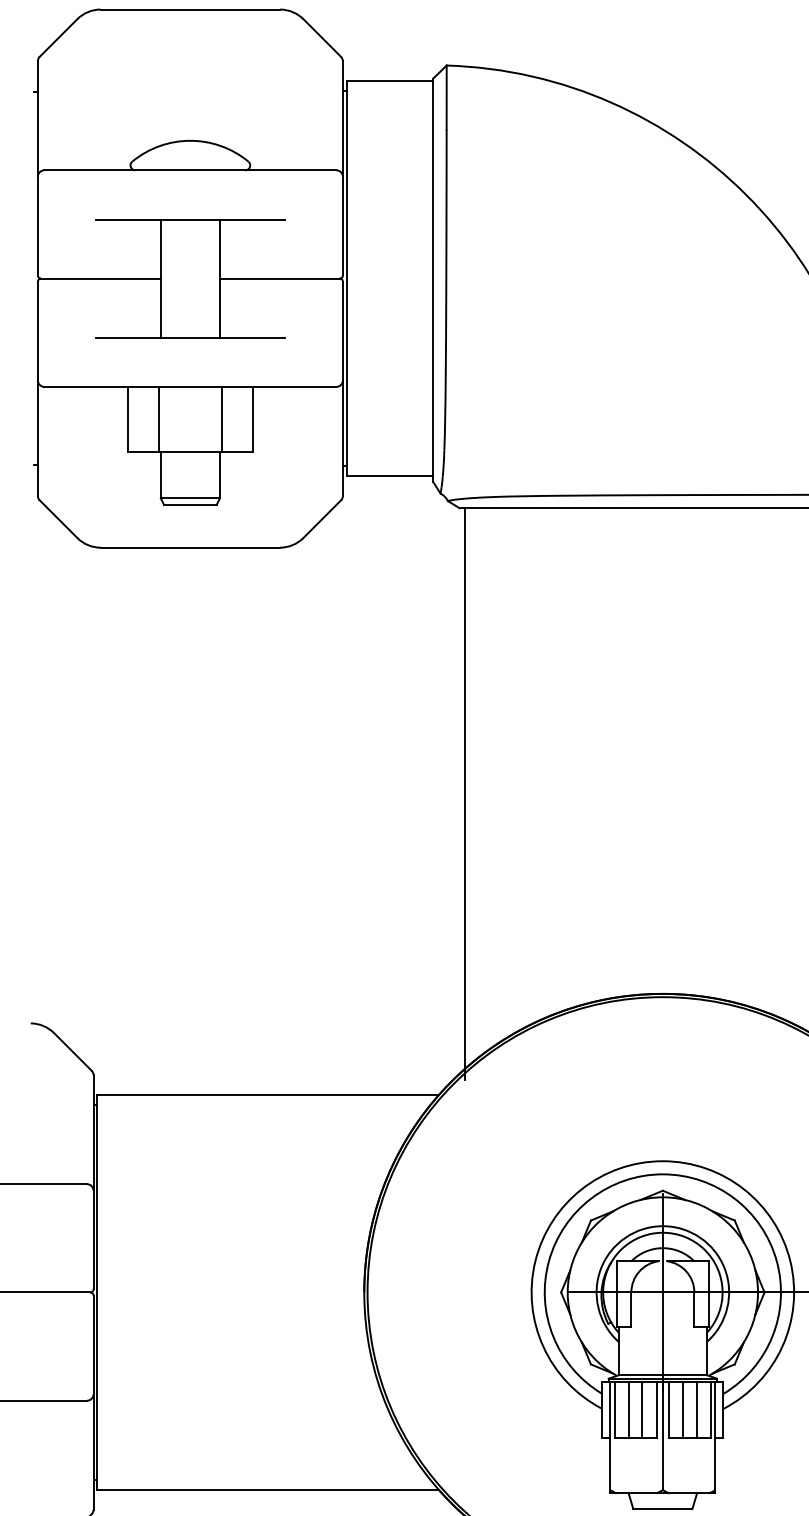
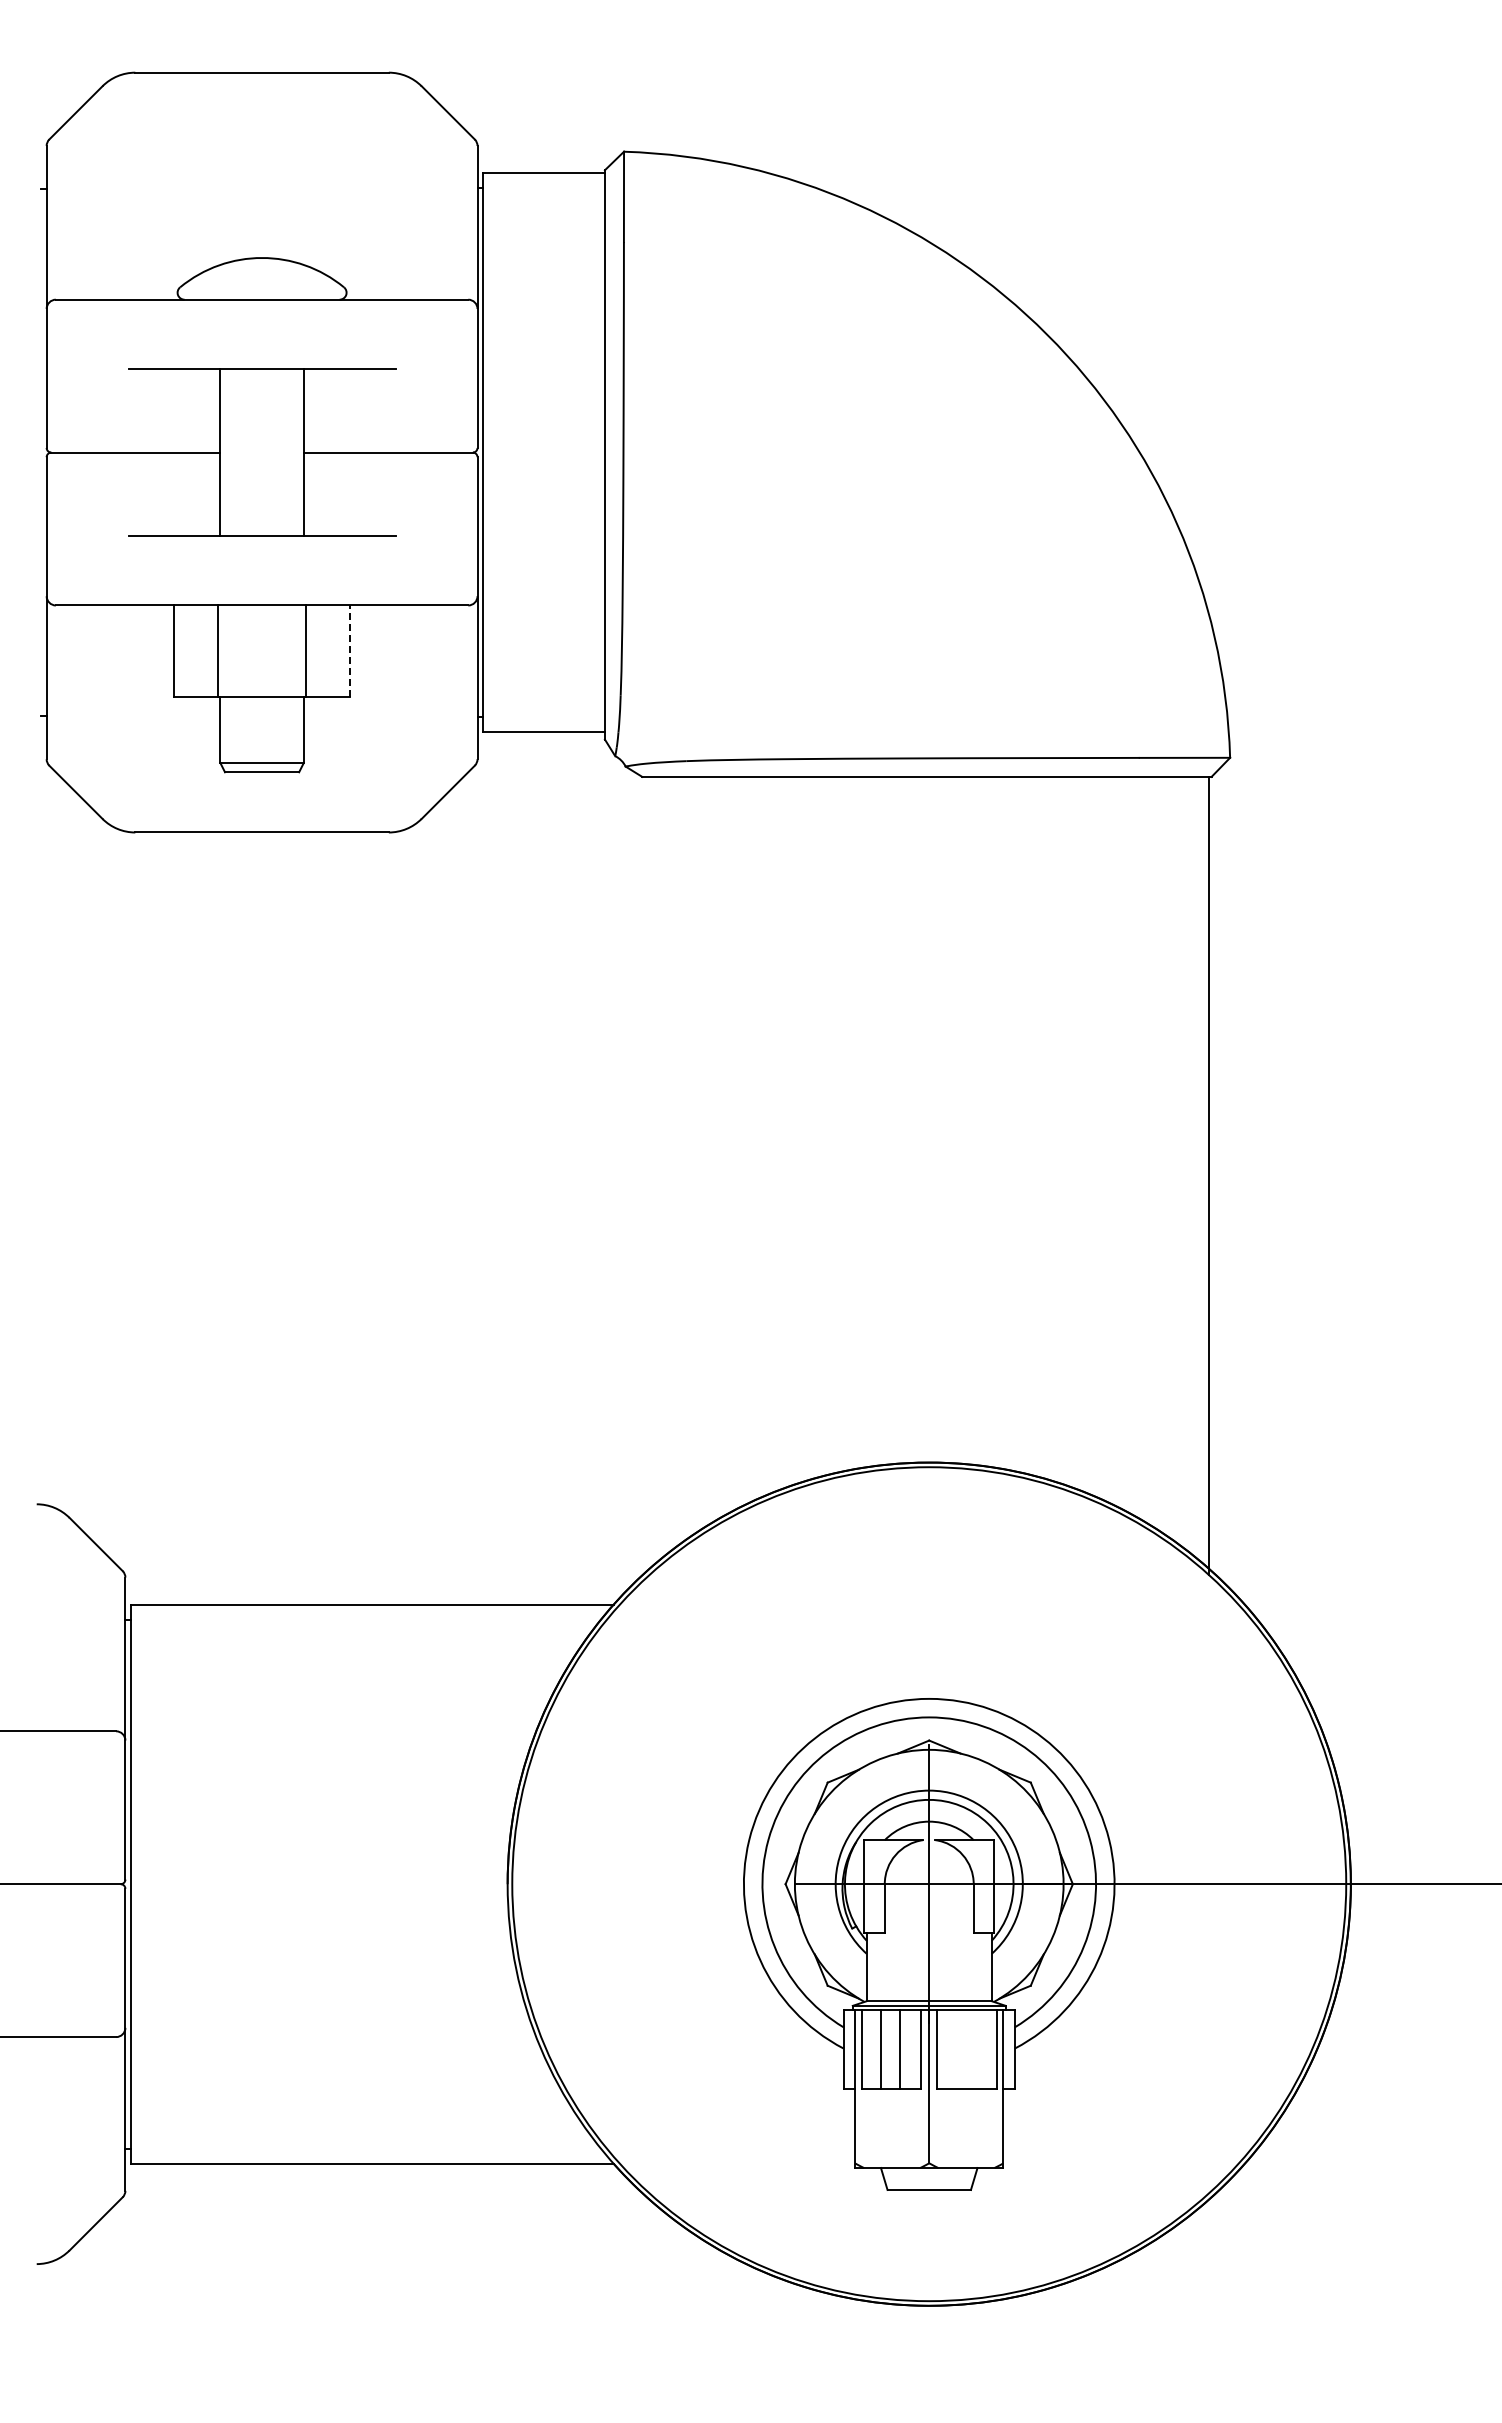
line: (252, 419) -> (350, 651), solid -> dashed
line: (464, 793) -> (649, 1179), removed
line: (683, 1409) -> (958, 2049), removed
line: (697, 1409) -> (977, 2049), removed

